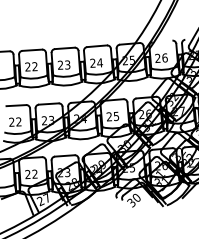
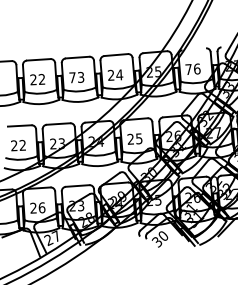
text: (157, 57) -> (188, 68), 26 -> 76
text: (60, 64) -> (72, 76), 23 -> 73
text: (34, 173) -> (41, 206), 22 -> 26

